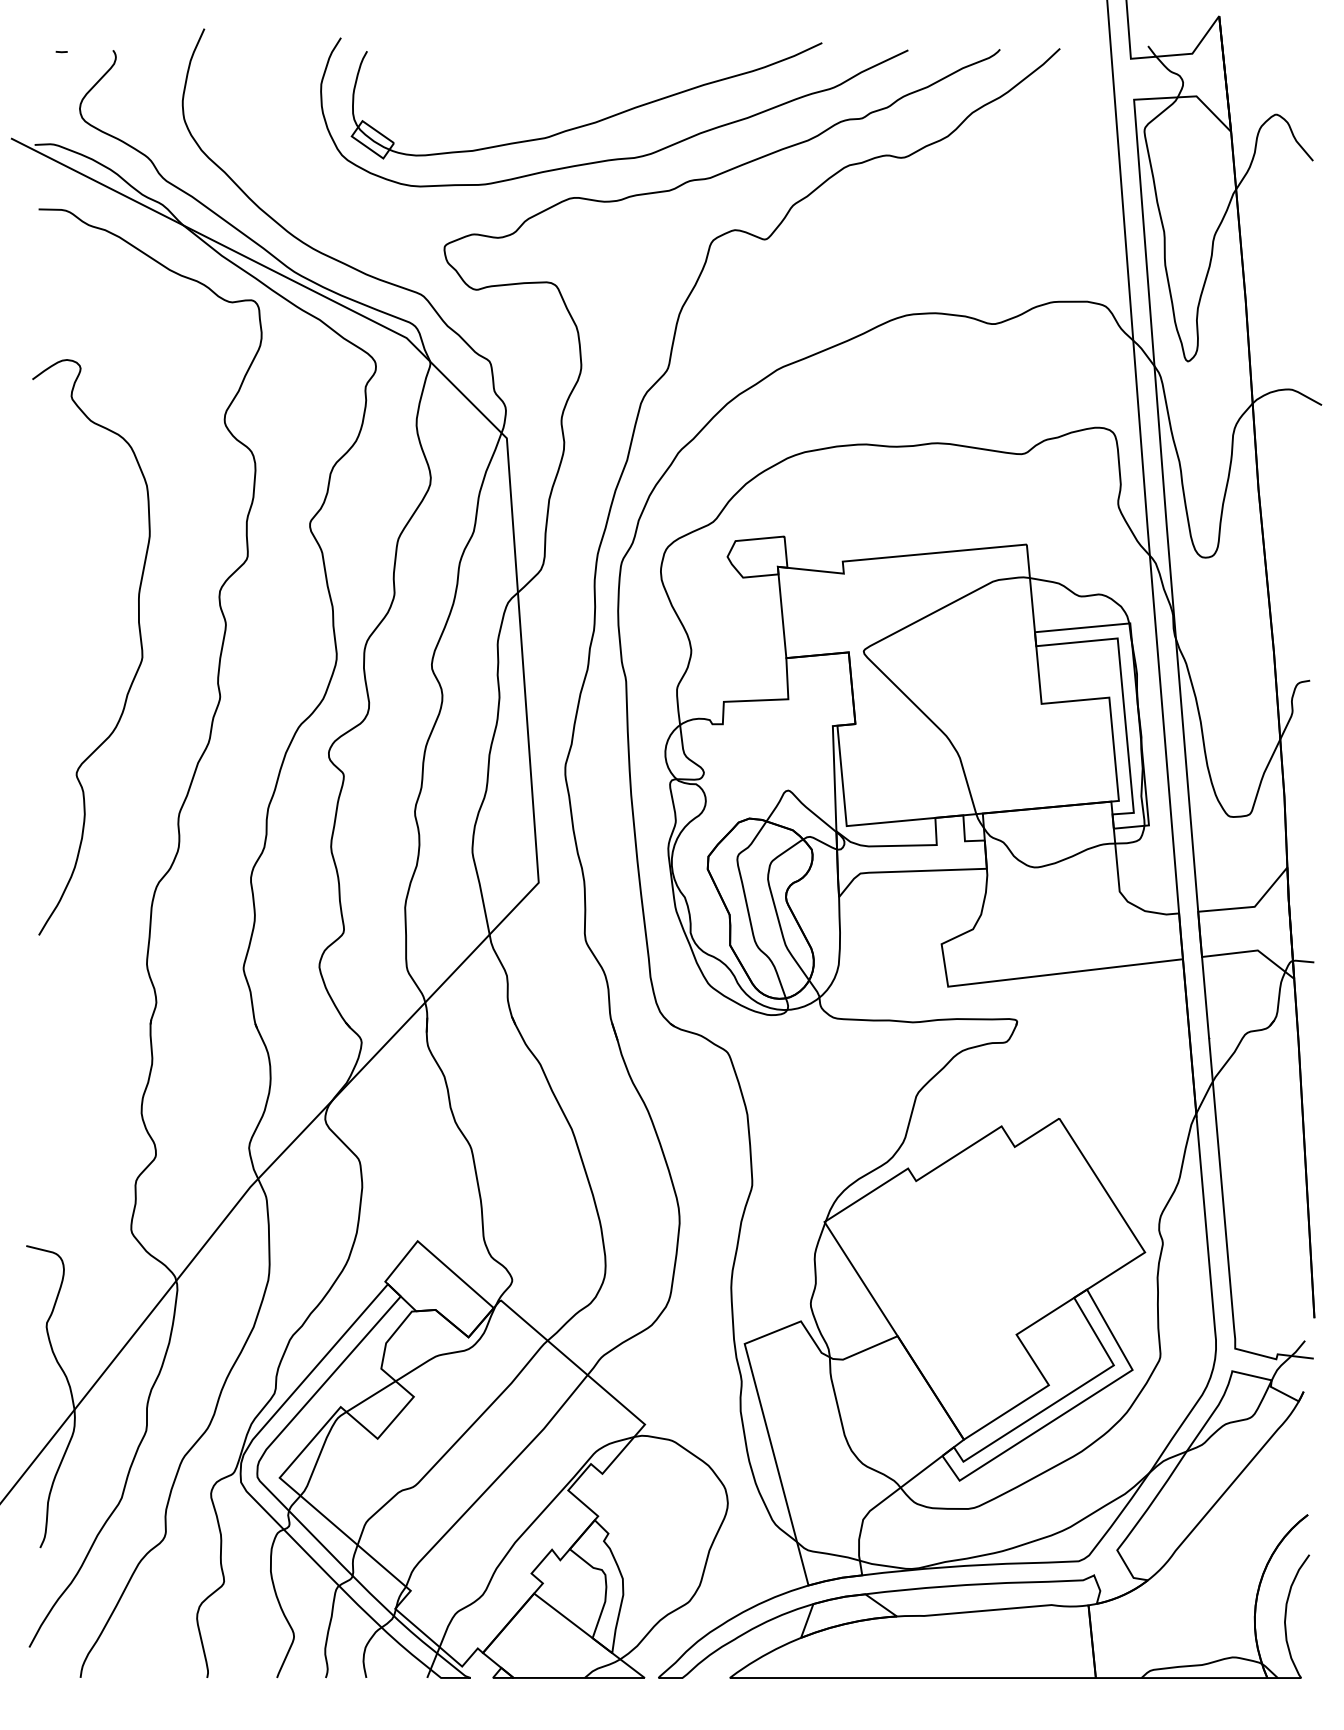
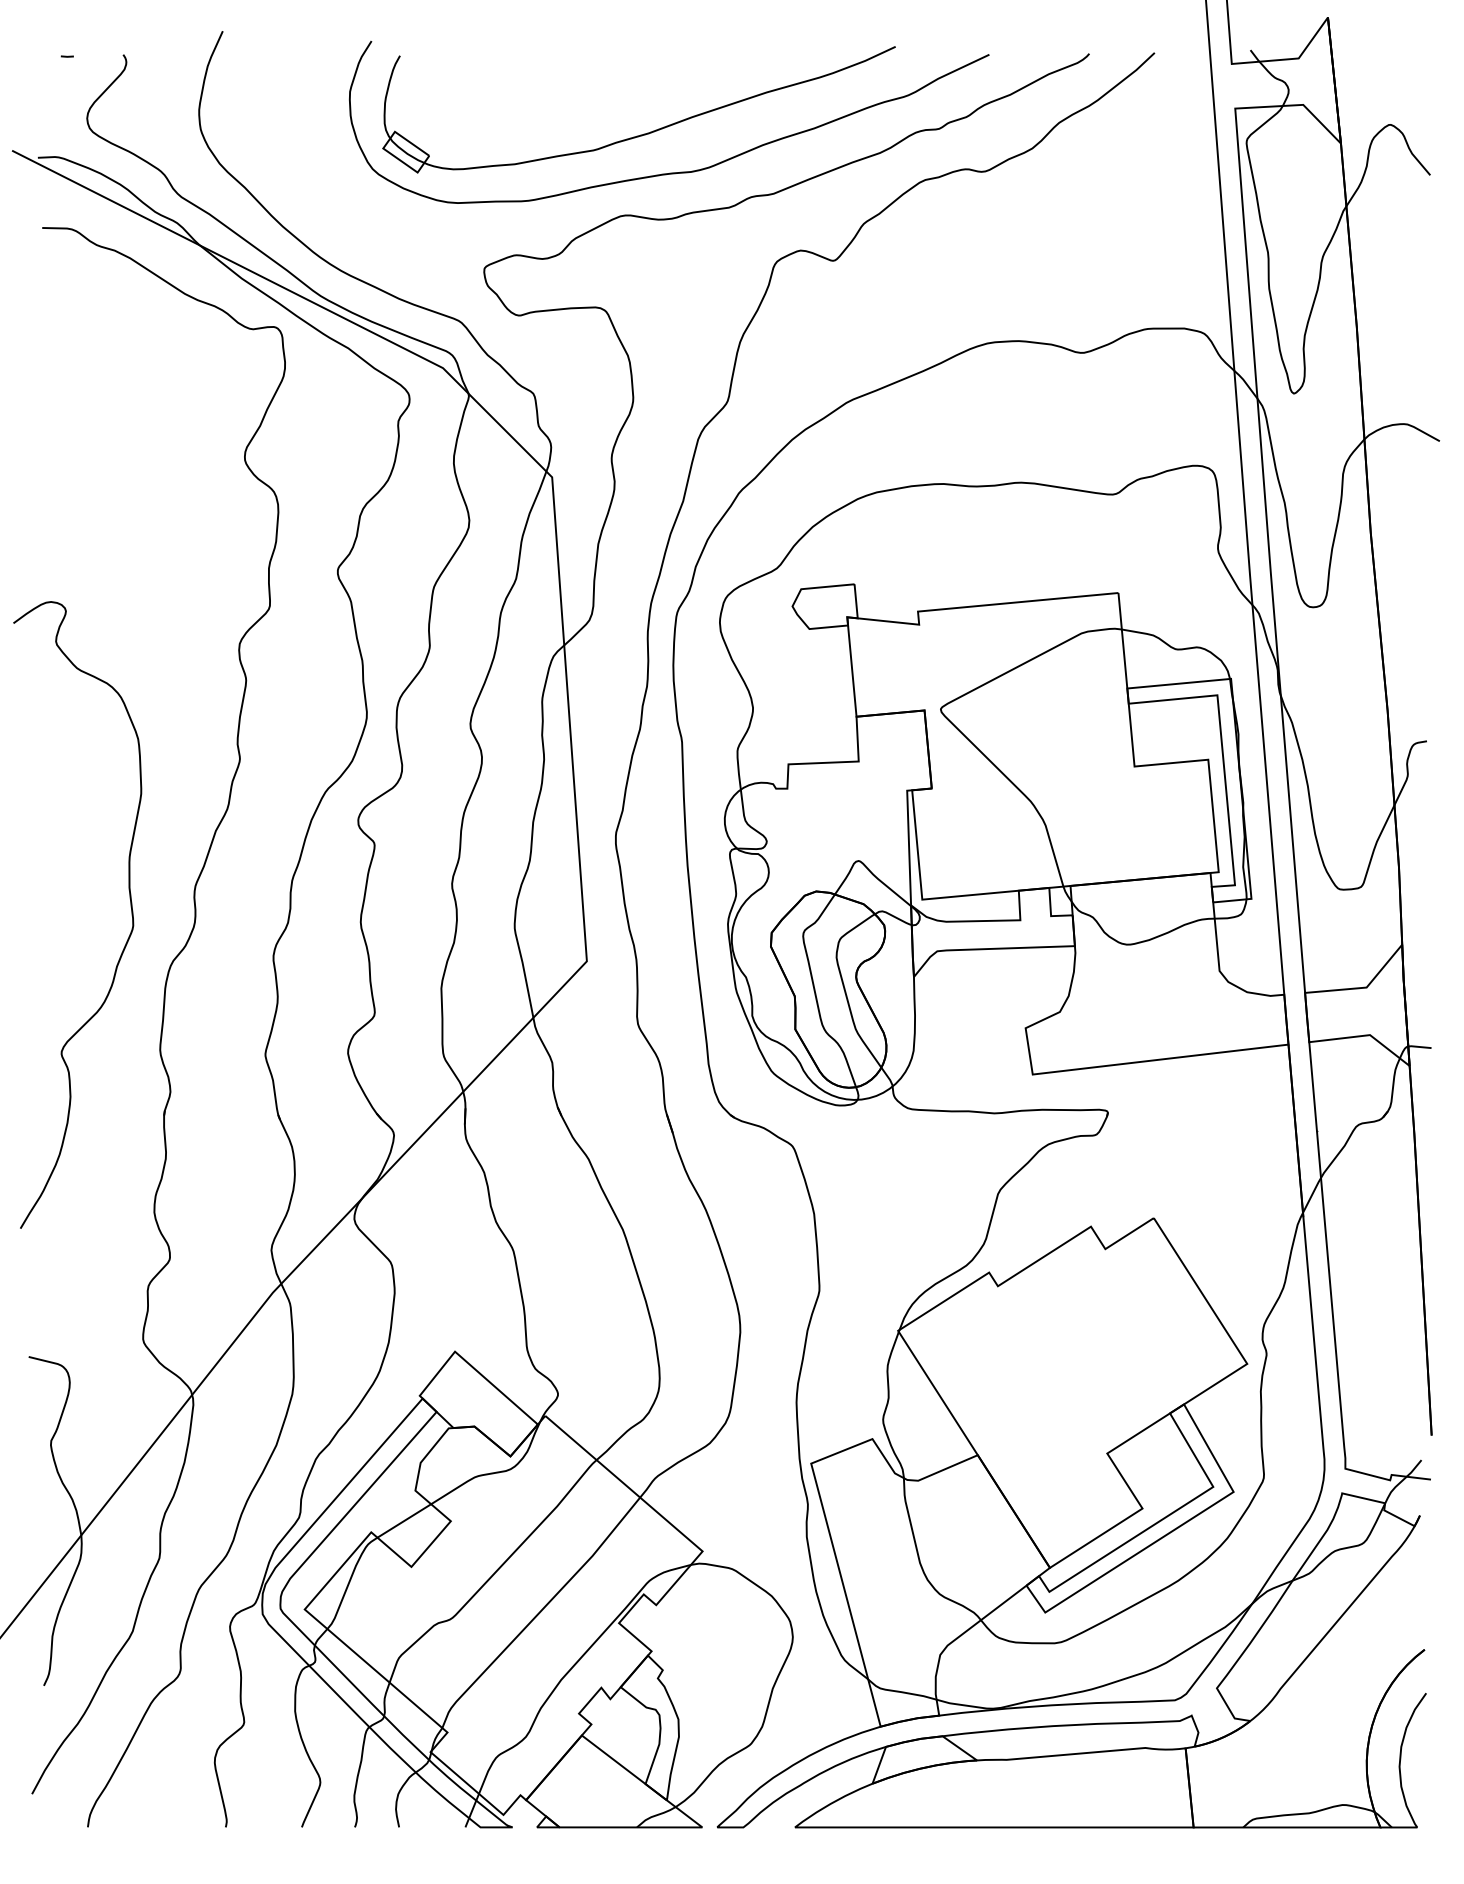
curve: (139, 640) -> (130, 907), moved

